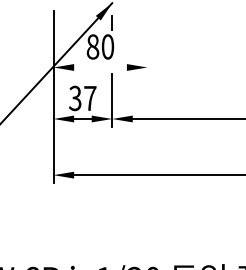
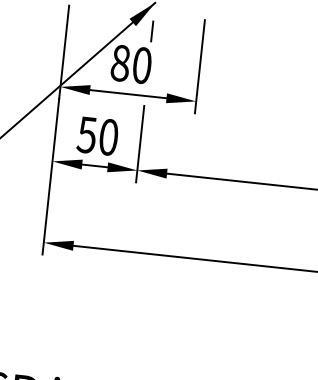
line: (147, 43) -> (200, 66), added
line: (100, 67) -> (128, 94), added
text: (82, 98) -> (97, 136), 37 -> 50

